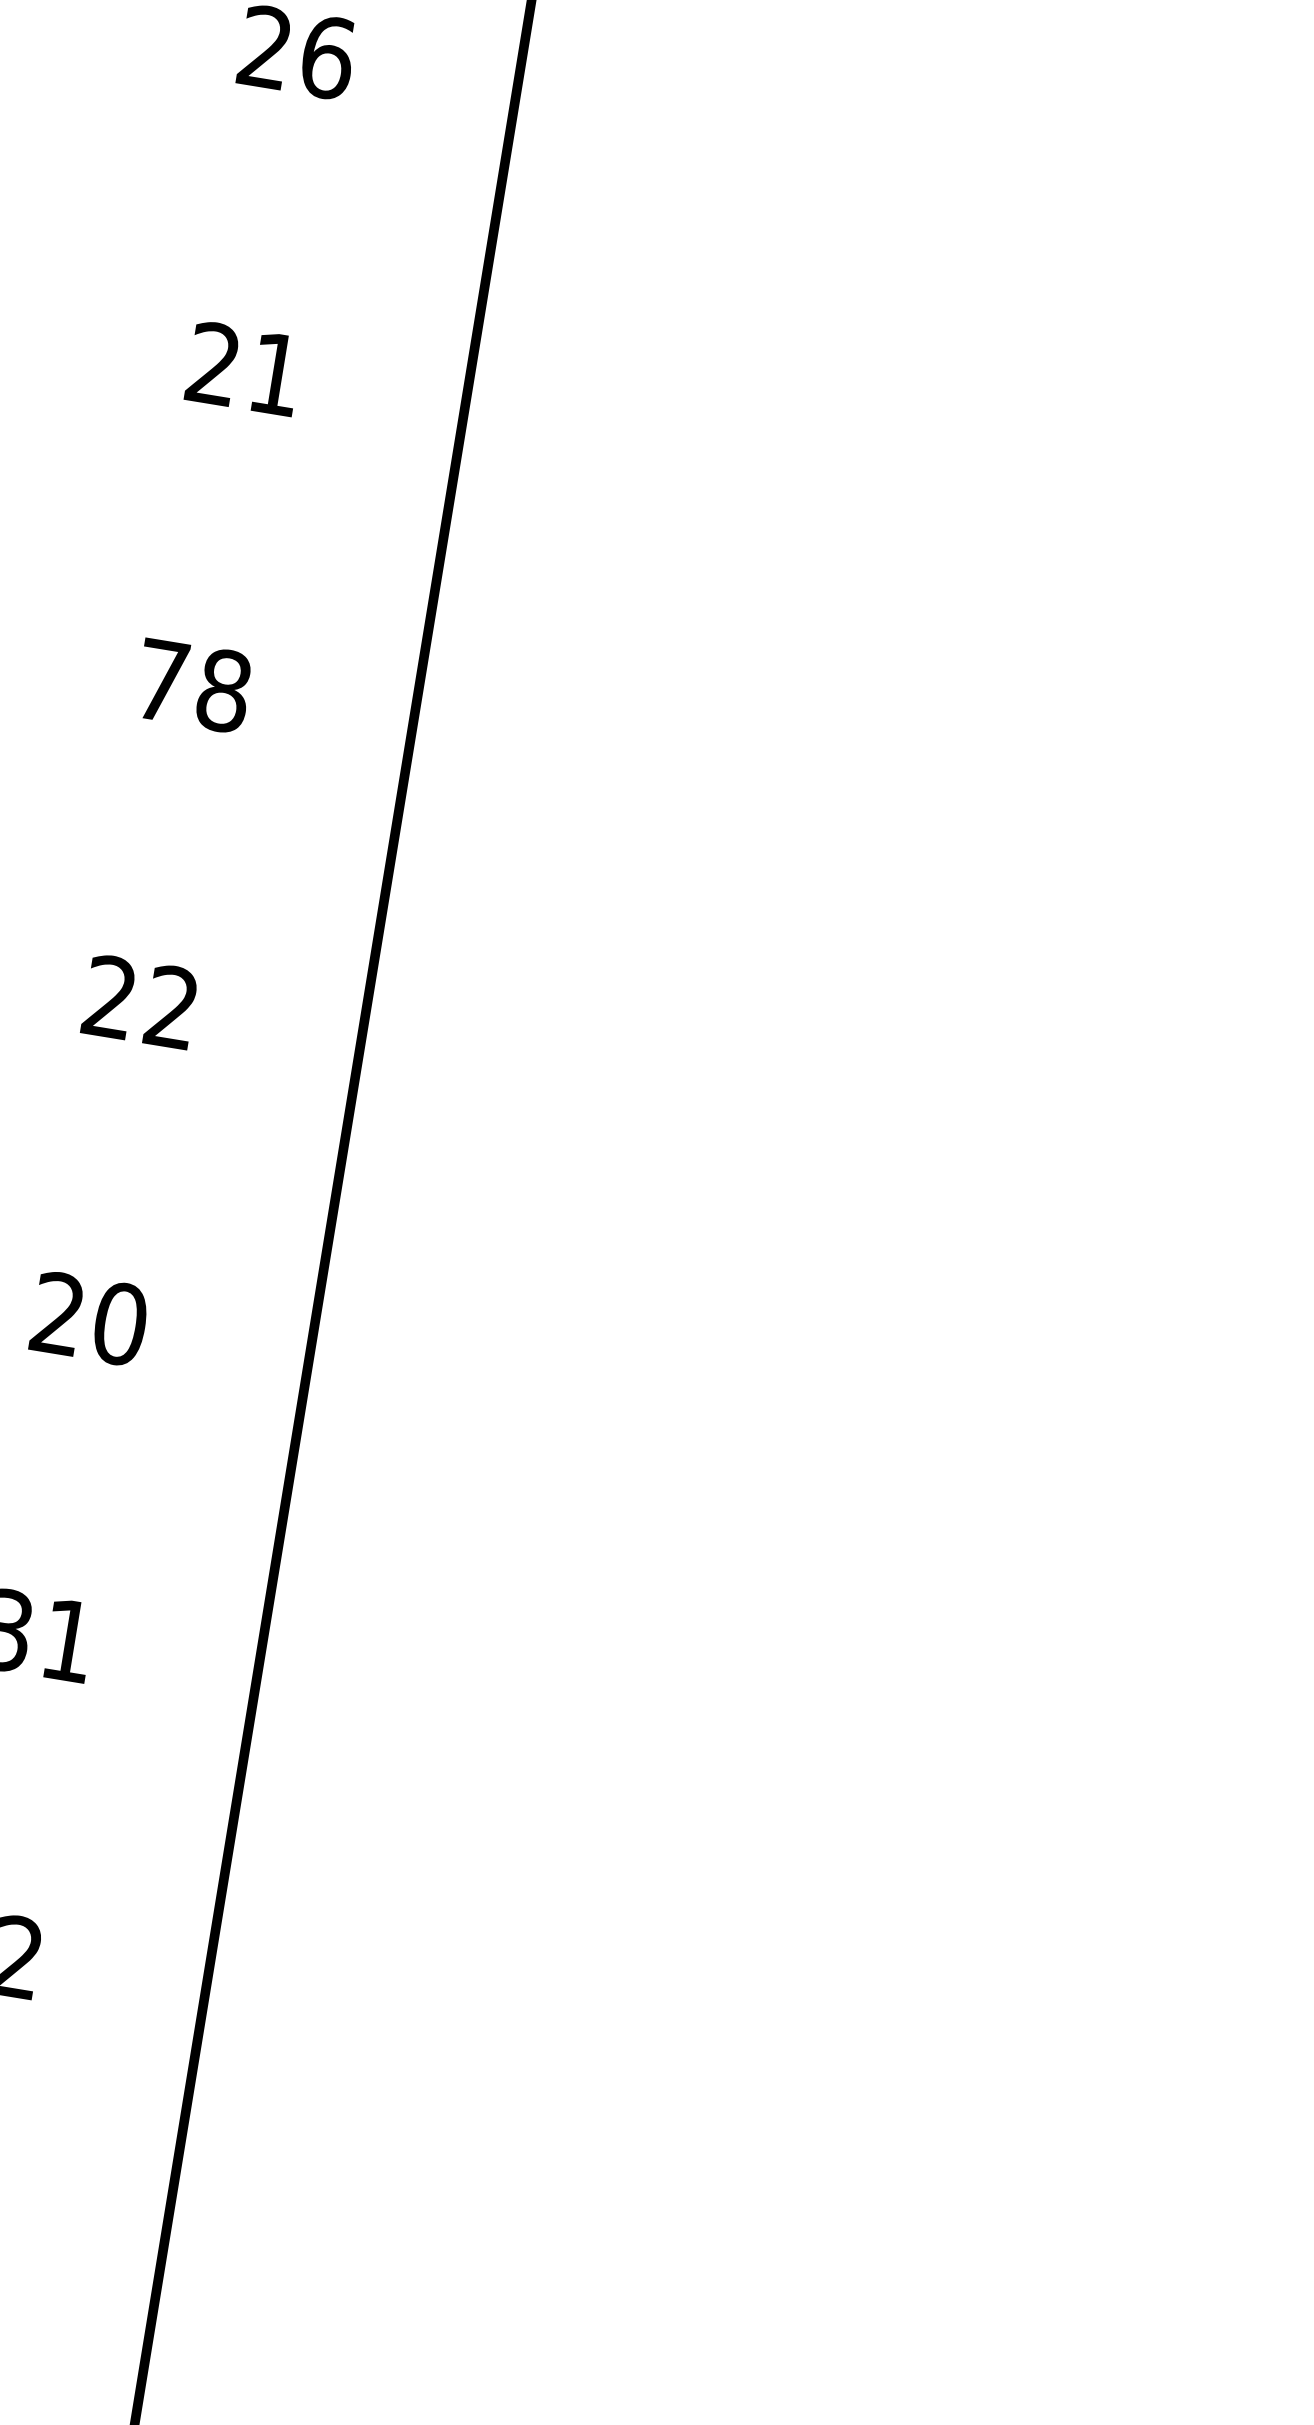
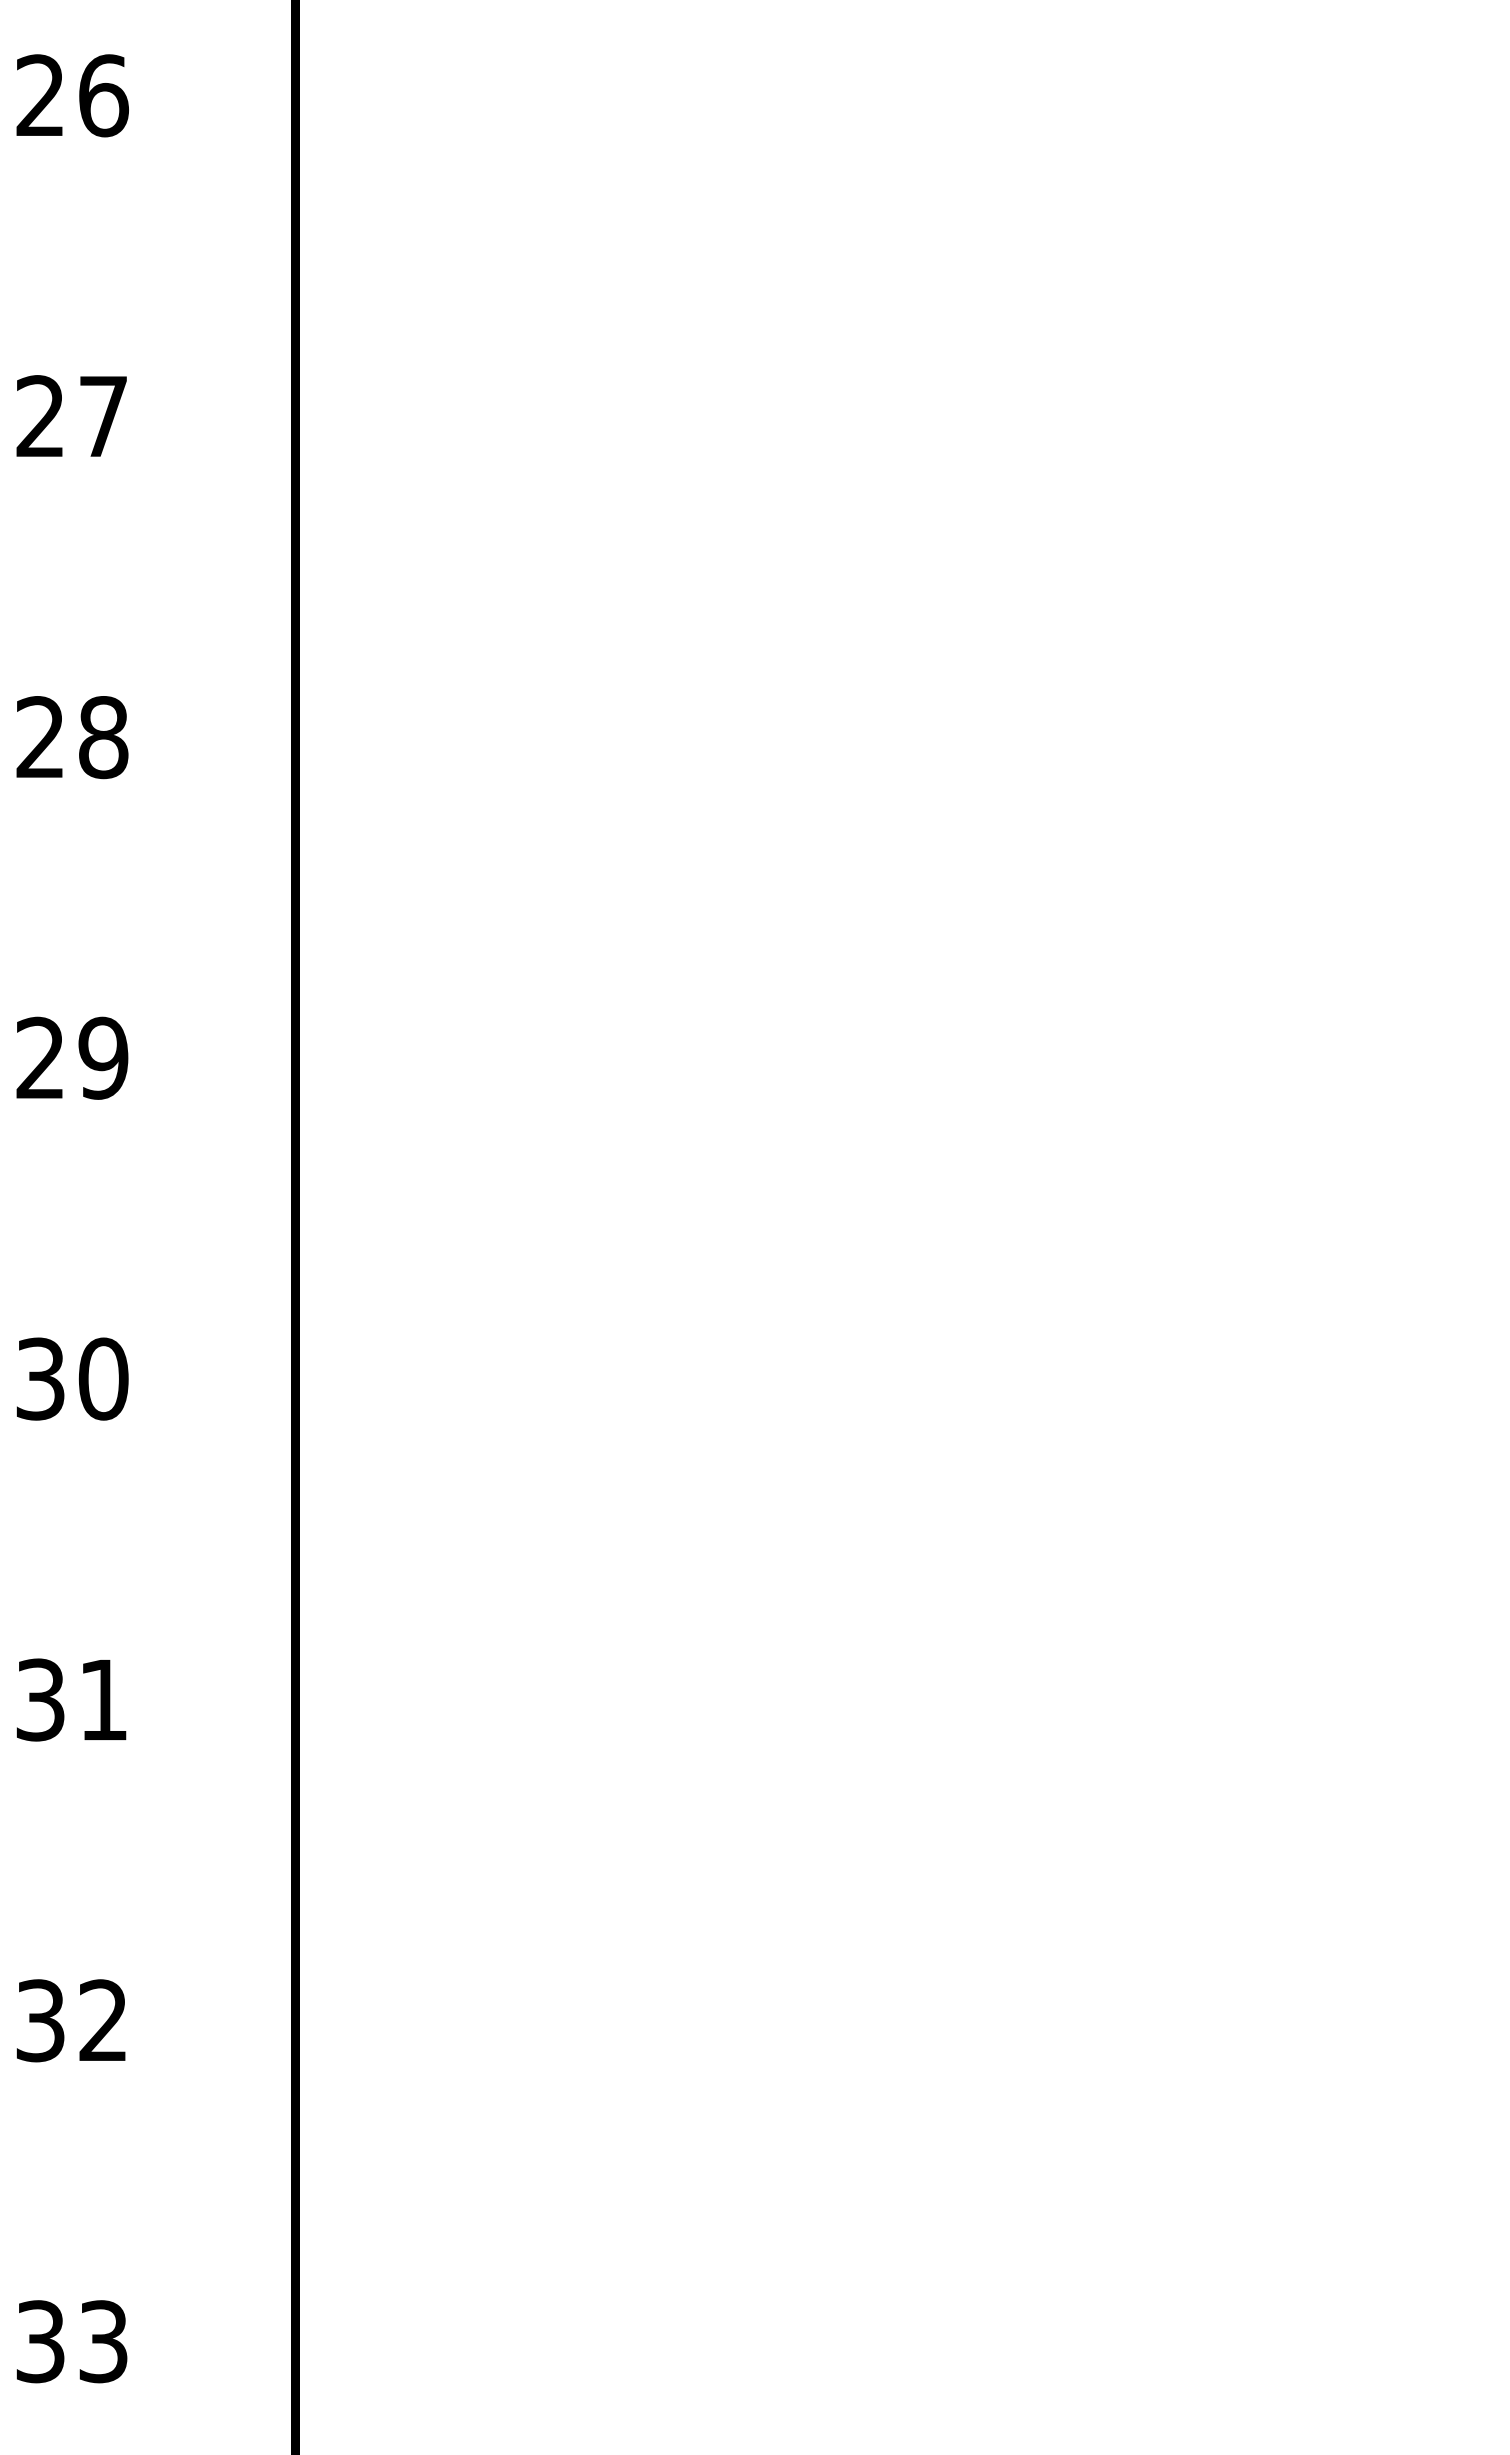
text: (275, 374) -> (103, 416), 21 -> 27
text: (160, 679) -> (39, 736), 78 -> 28
text: (172, 1006) -> (103, 1057), 22 -> 29
text: (58, 1313) -> (40, 1378), 20 -> 30

